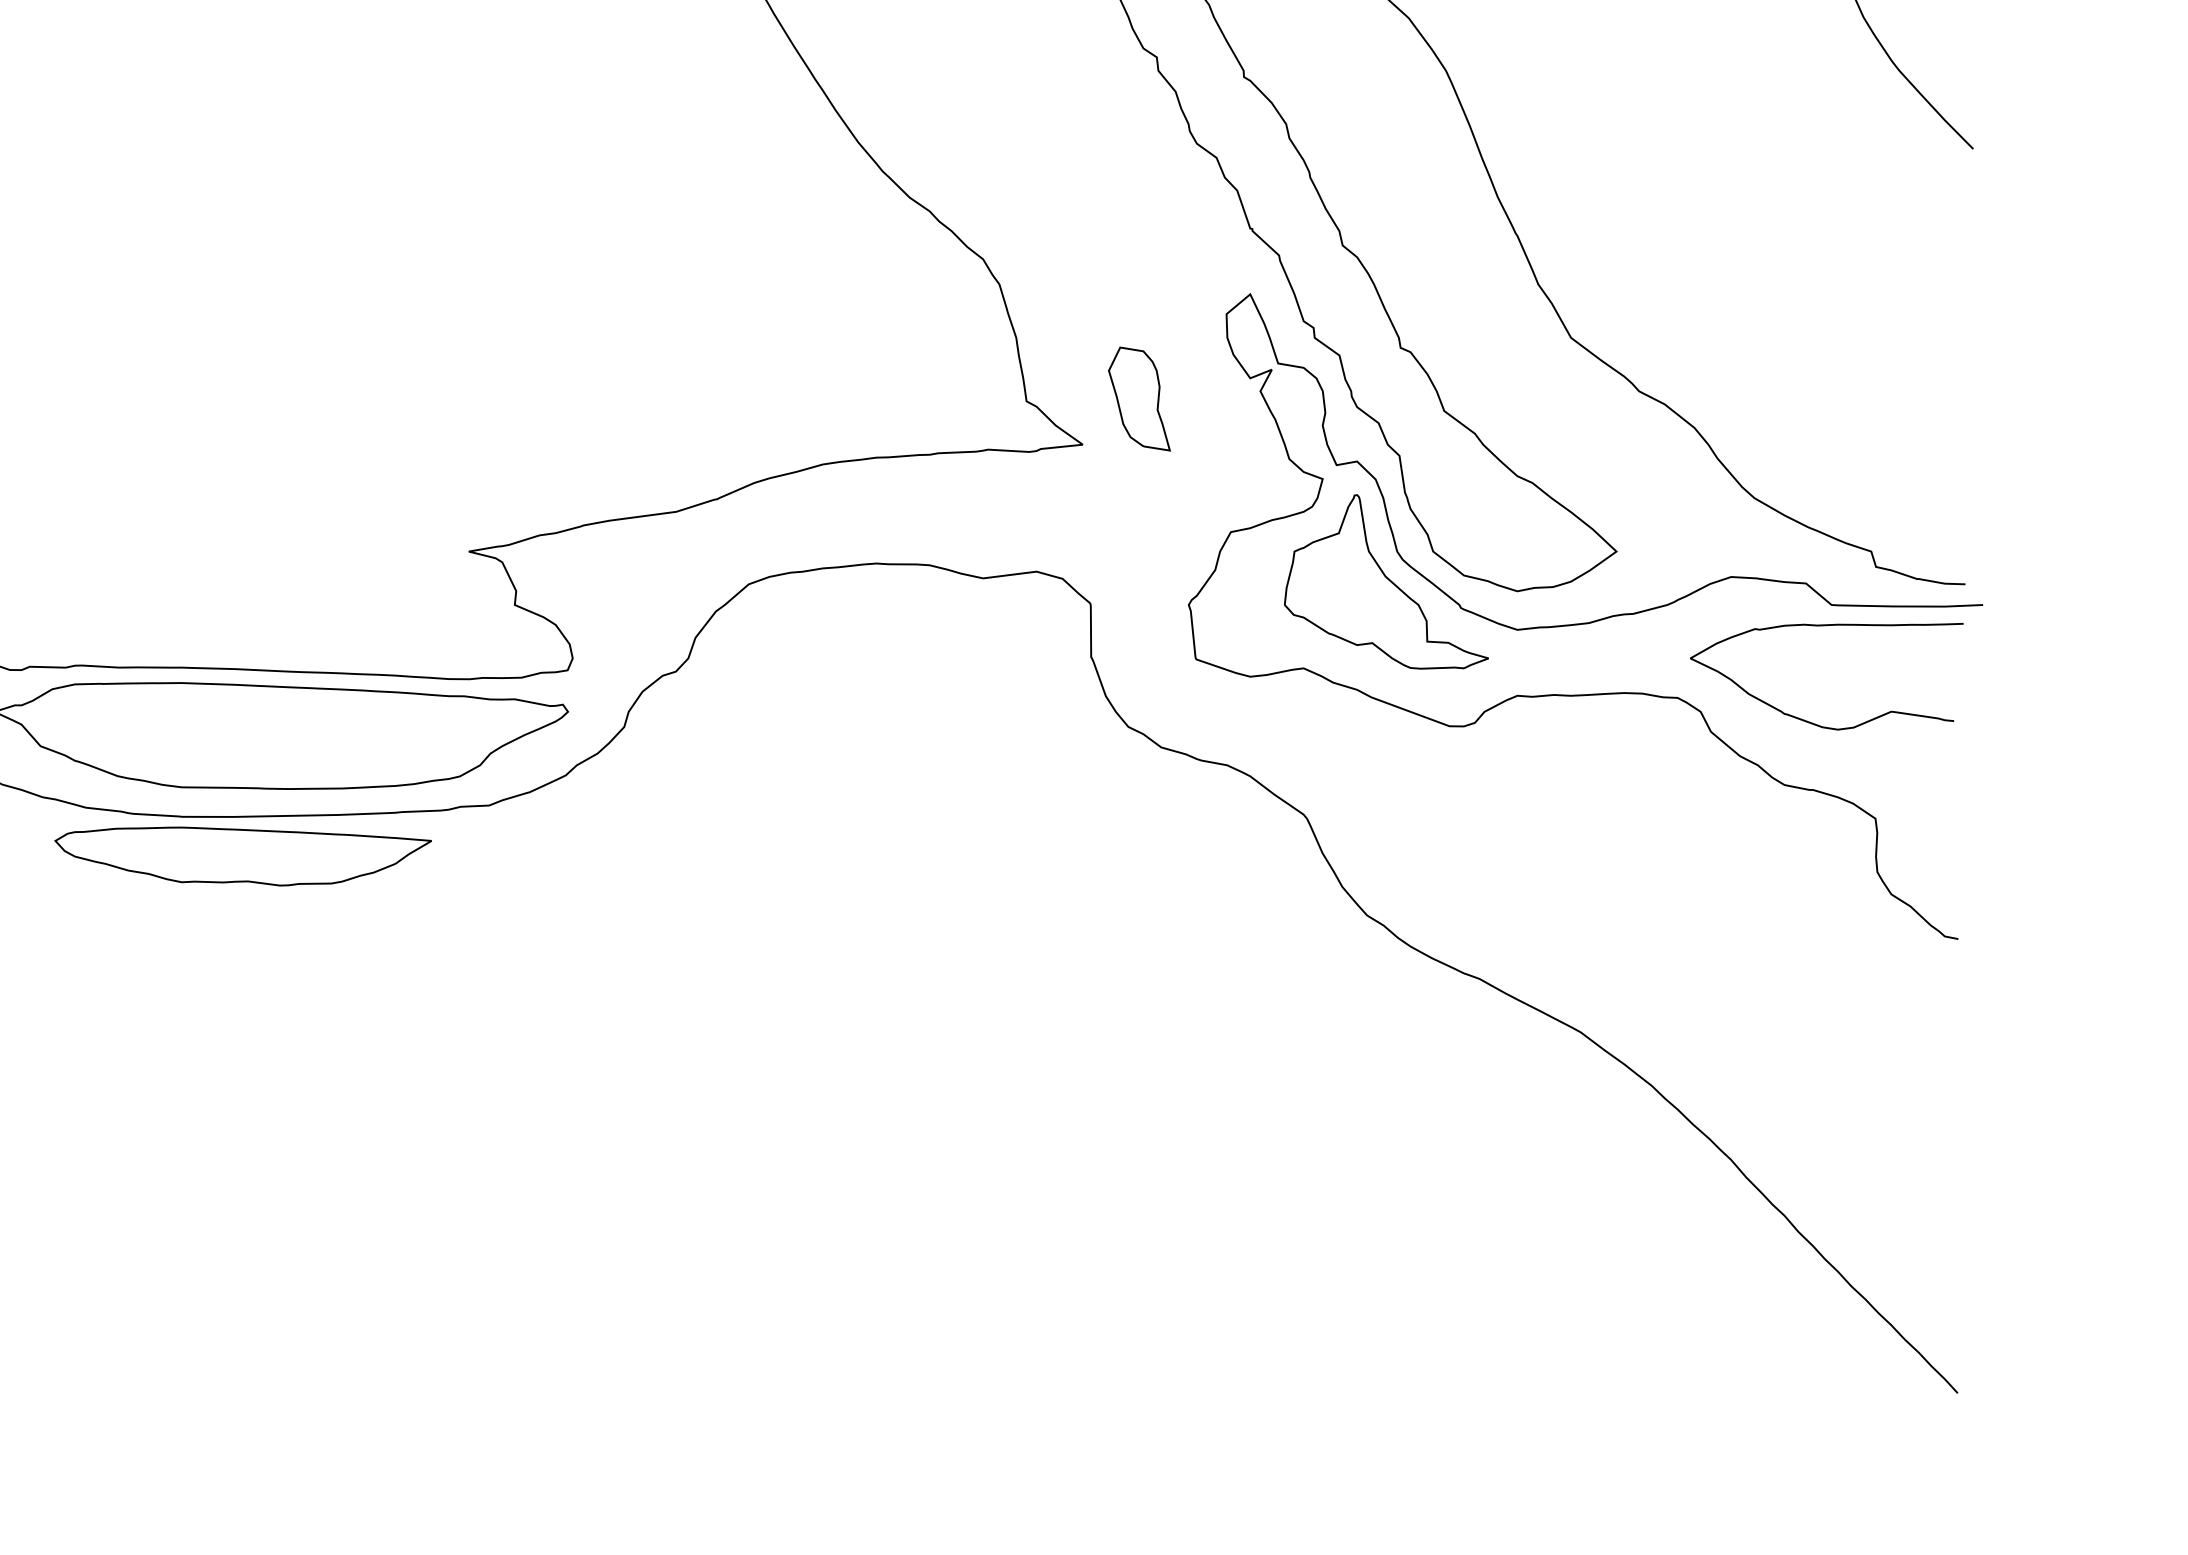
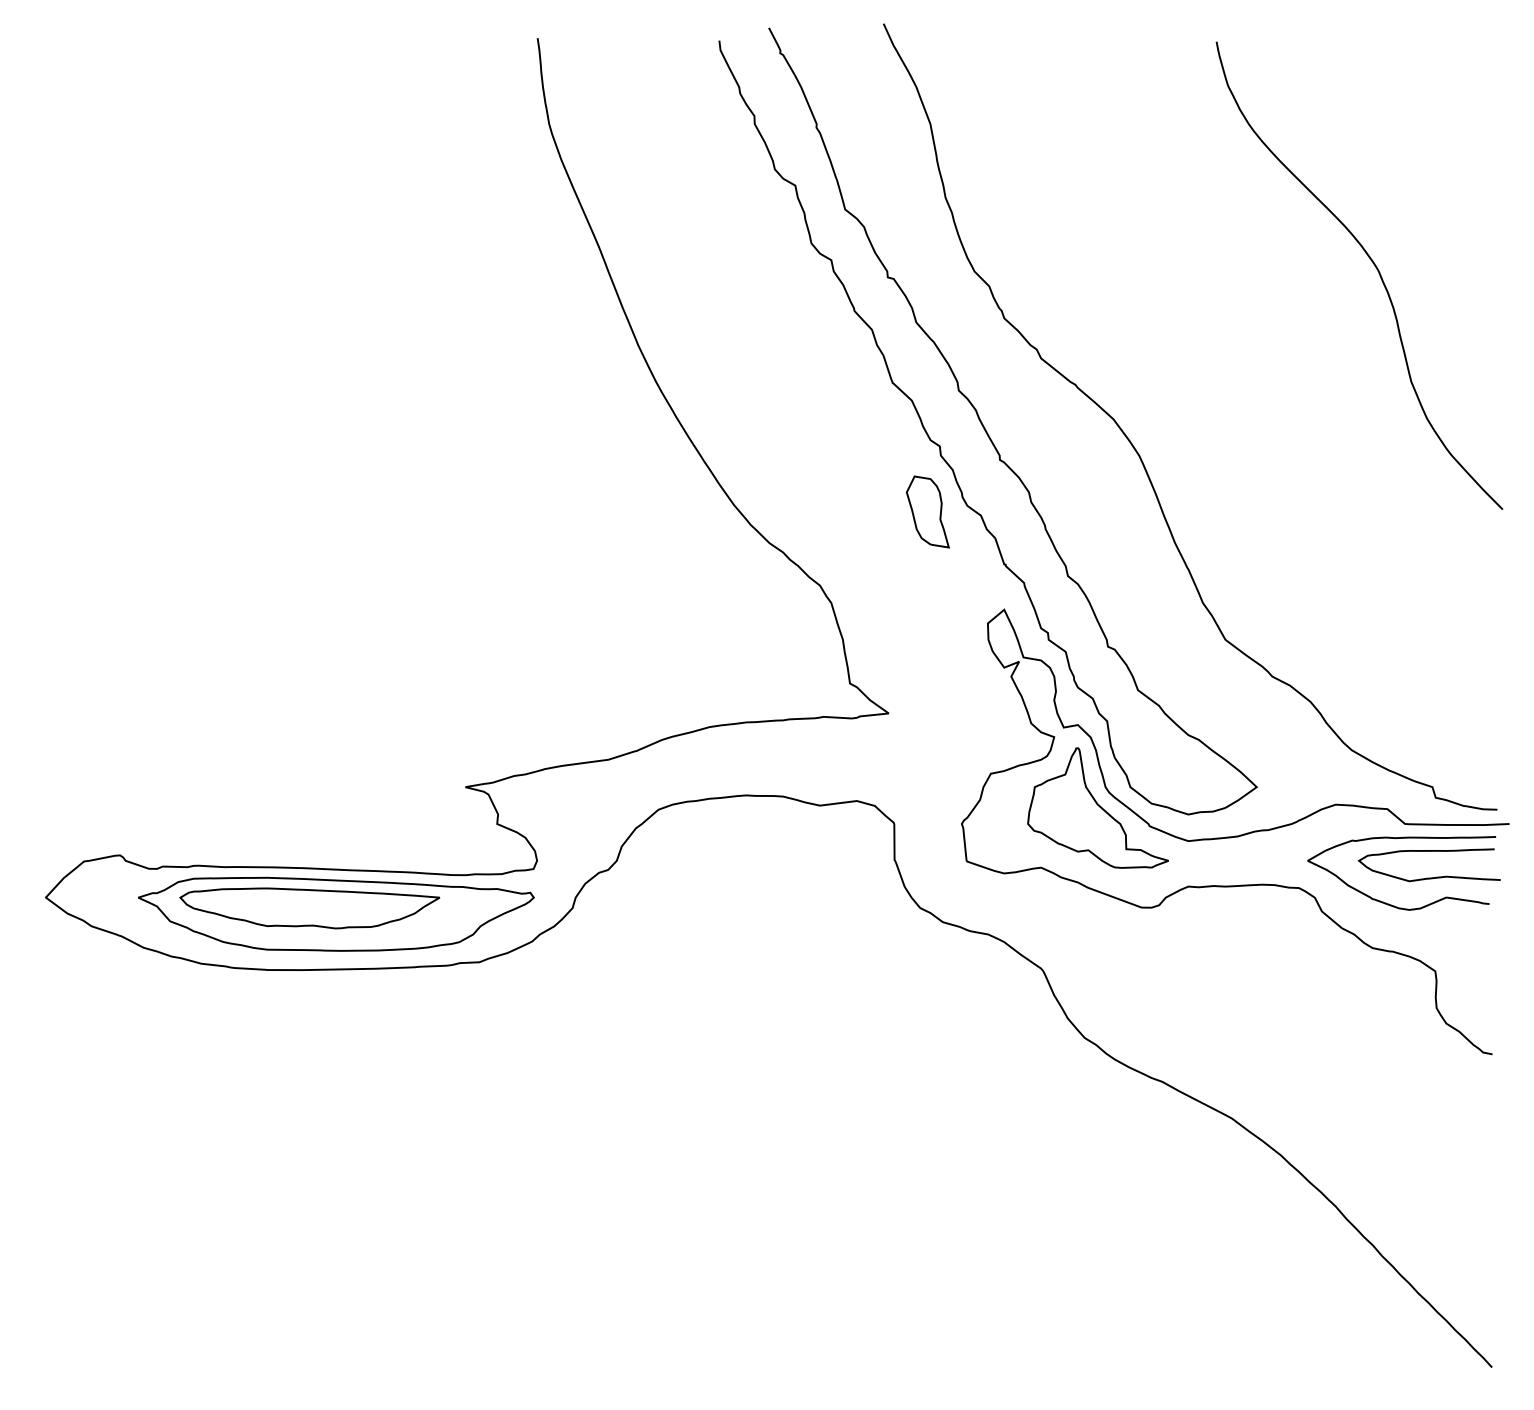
part: (1138, 398) -> (927, 511), moved
curve: (1865, 682) -> (1428, 877), added
part: (242, 856) -> (309, 908), moved

